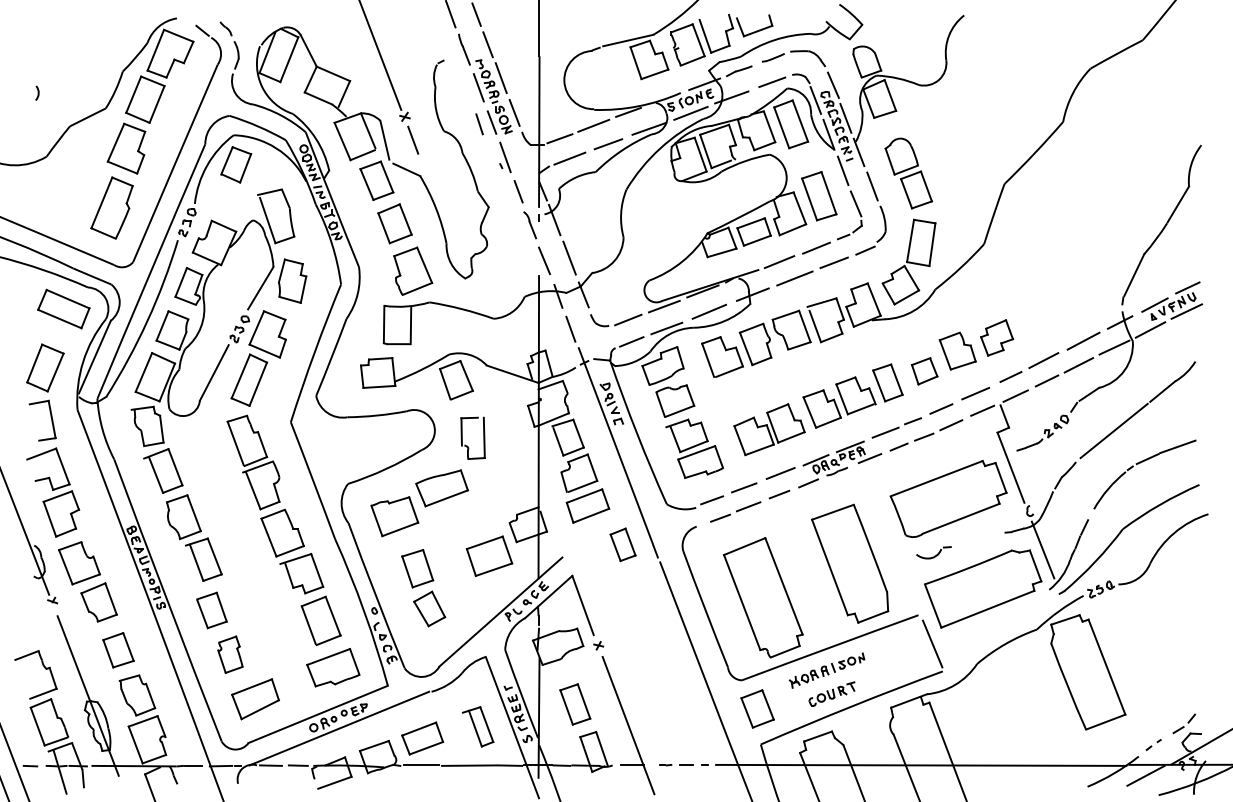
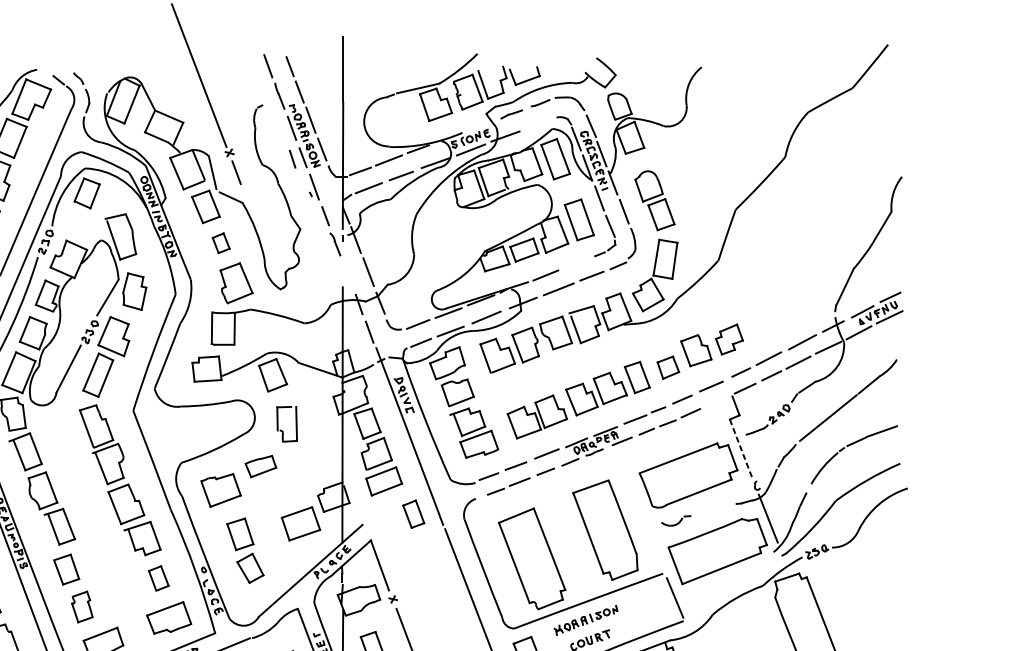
line: (772, 82) -> (539, 123), removed
line: (704, 84) -> (482, 125), removed
part: (394, 223) -> (220, 242), size x0.6
line: (816, 247) -> (577, 263), removed
line: (544, 260) -> (347, 274), removed
line: (982, 410) -> (717, 400), removed
line: (1011, 467) -> (741, 448), solid -> dashed
part: (441, 488) -> (260, 466), size x0.7
part: (320, 620) -> (158, 578), size x0.6

